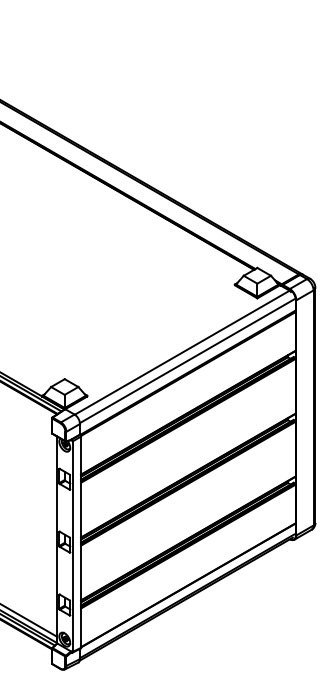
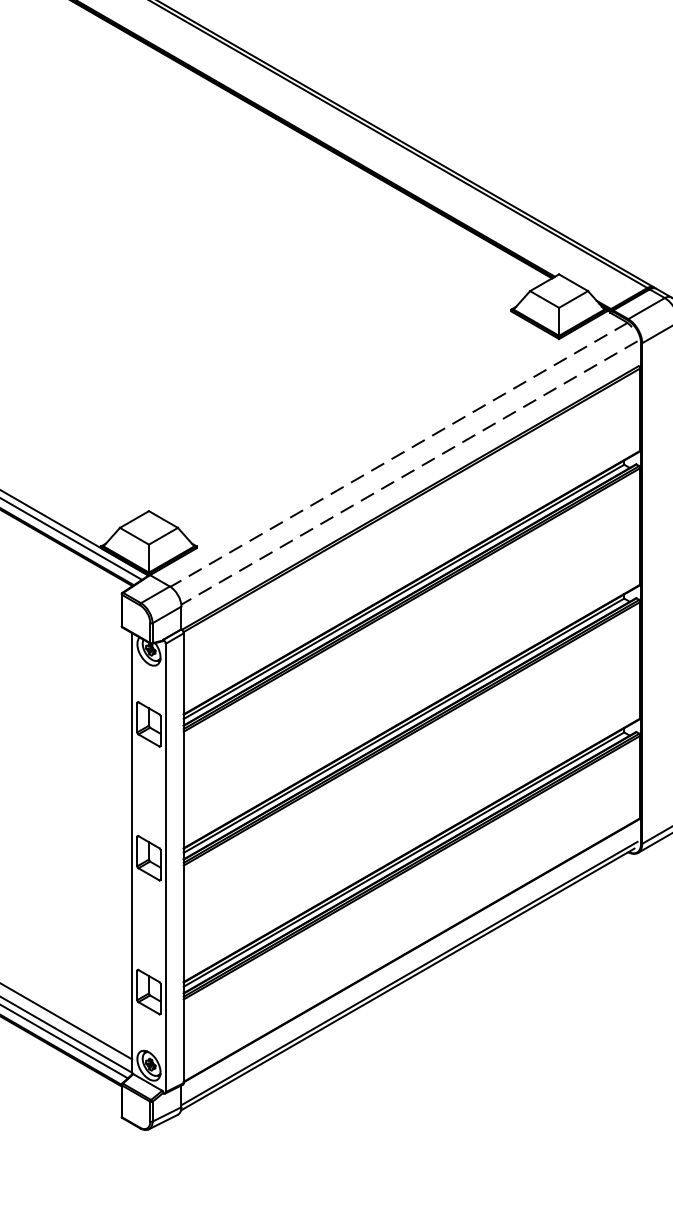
line: (182, 352) -> (399, 454), solid -> dashed
line: (187, 361) -> (410, 473), solid -> dashed

